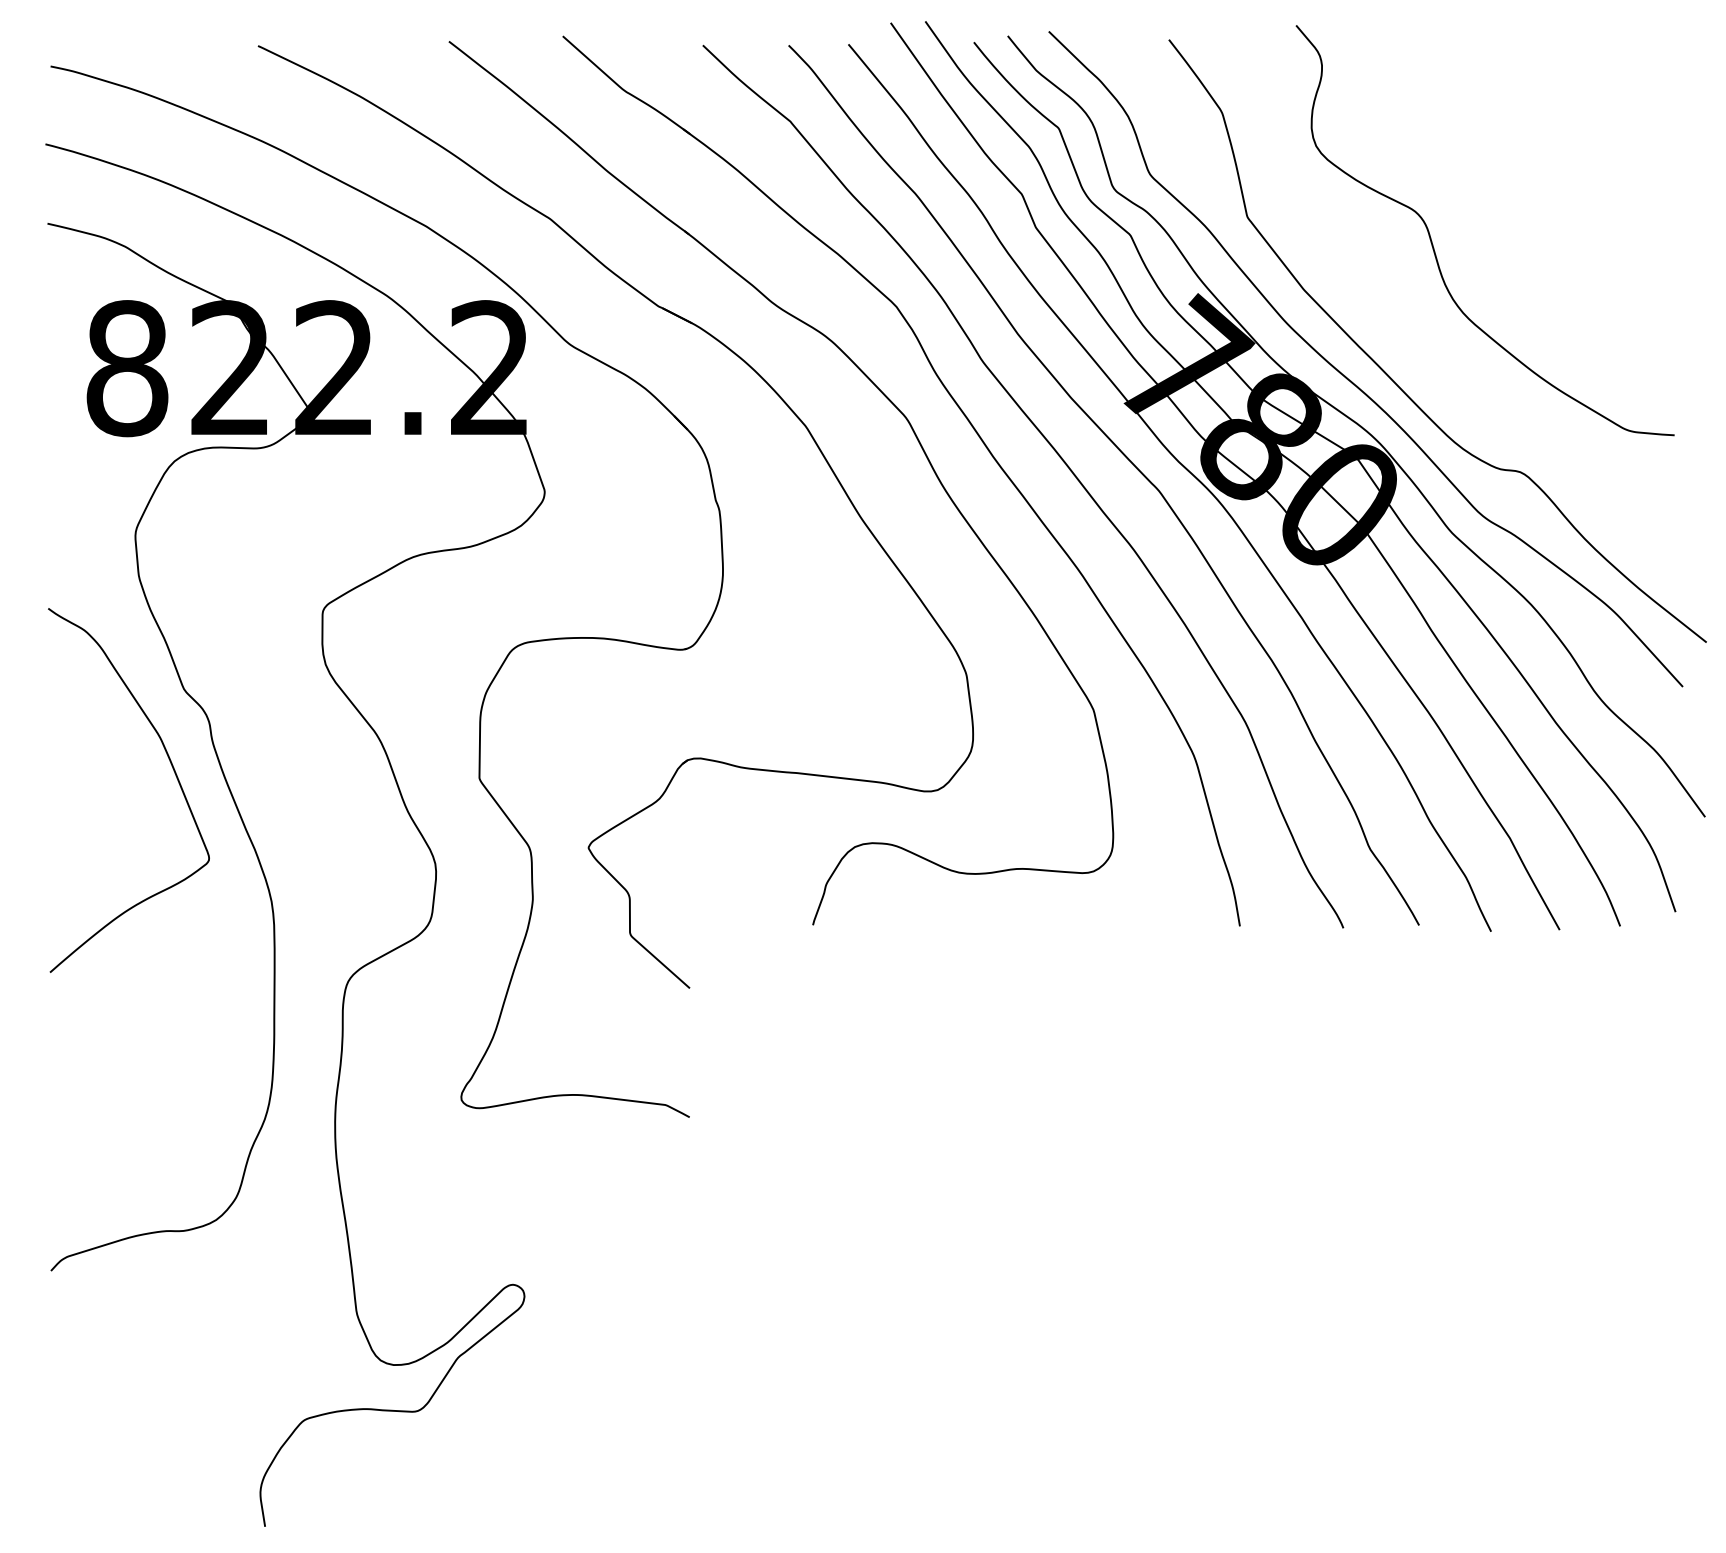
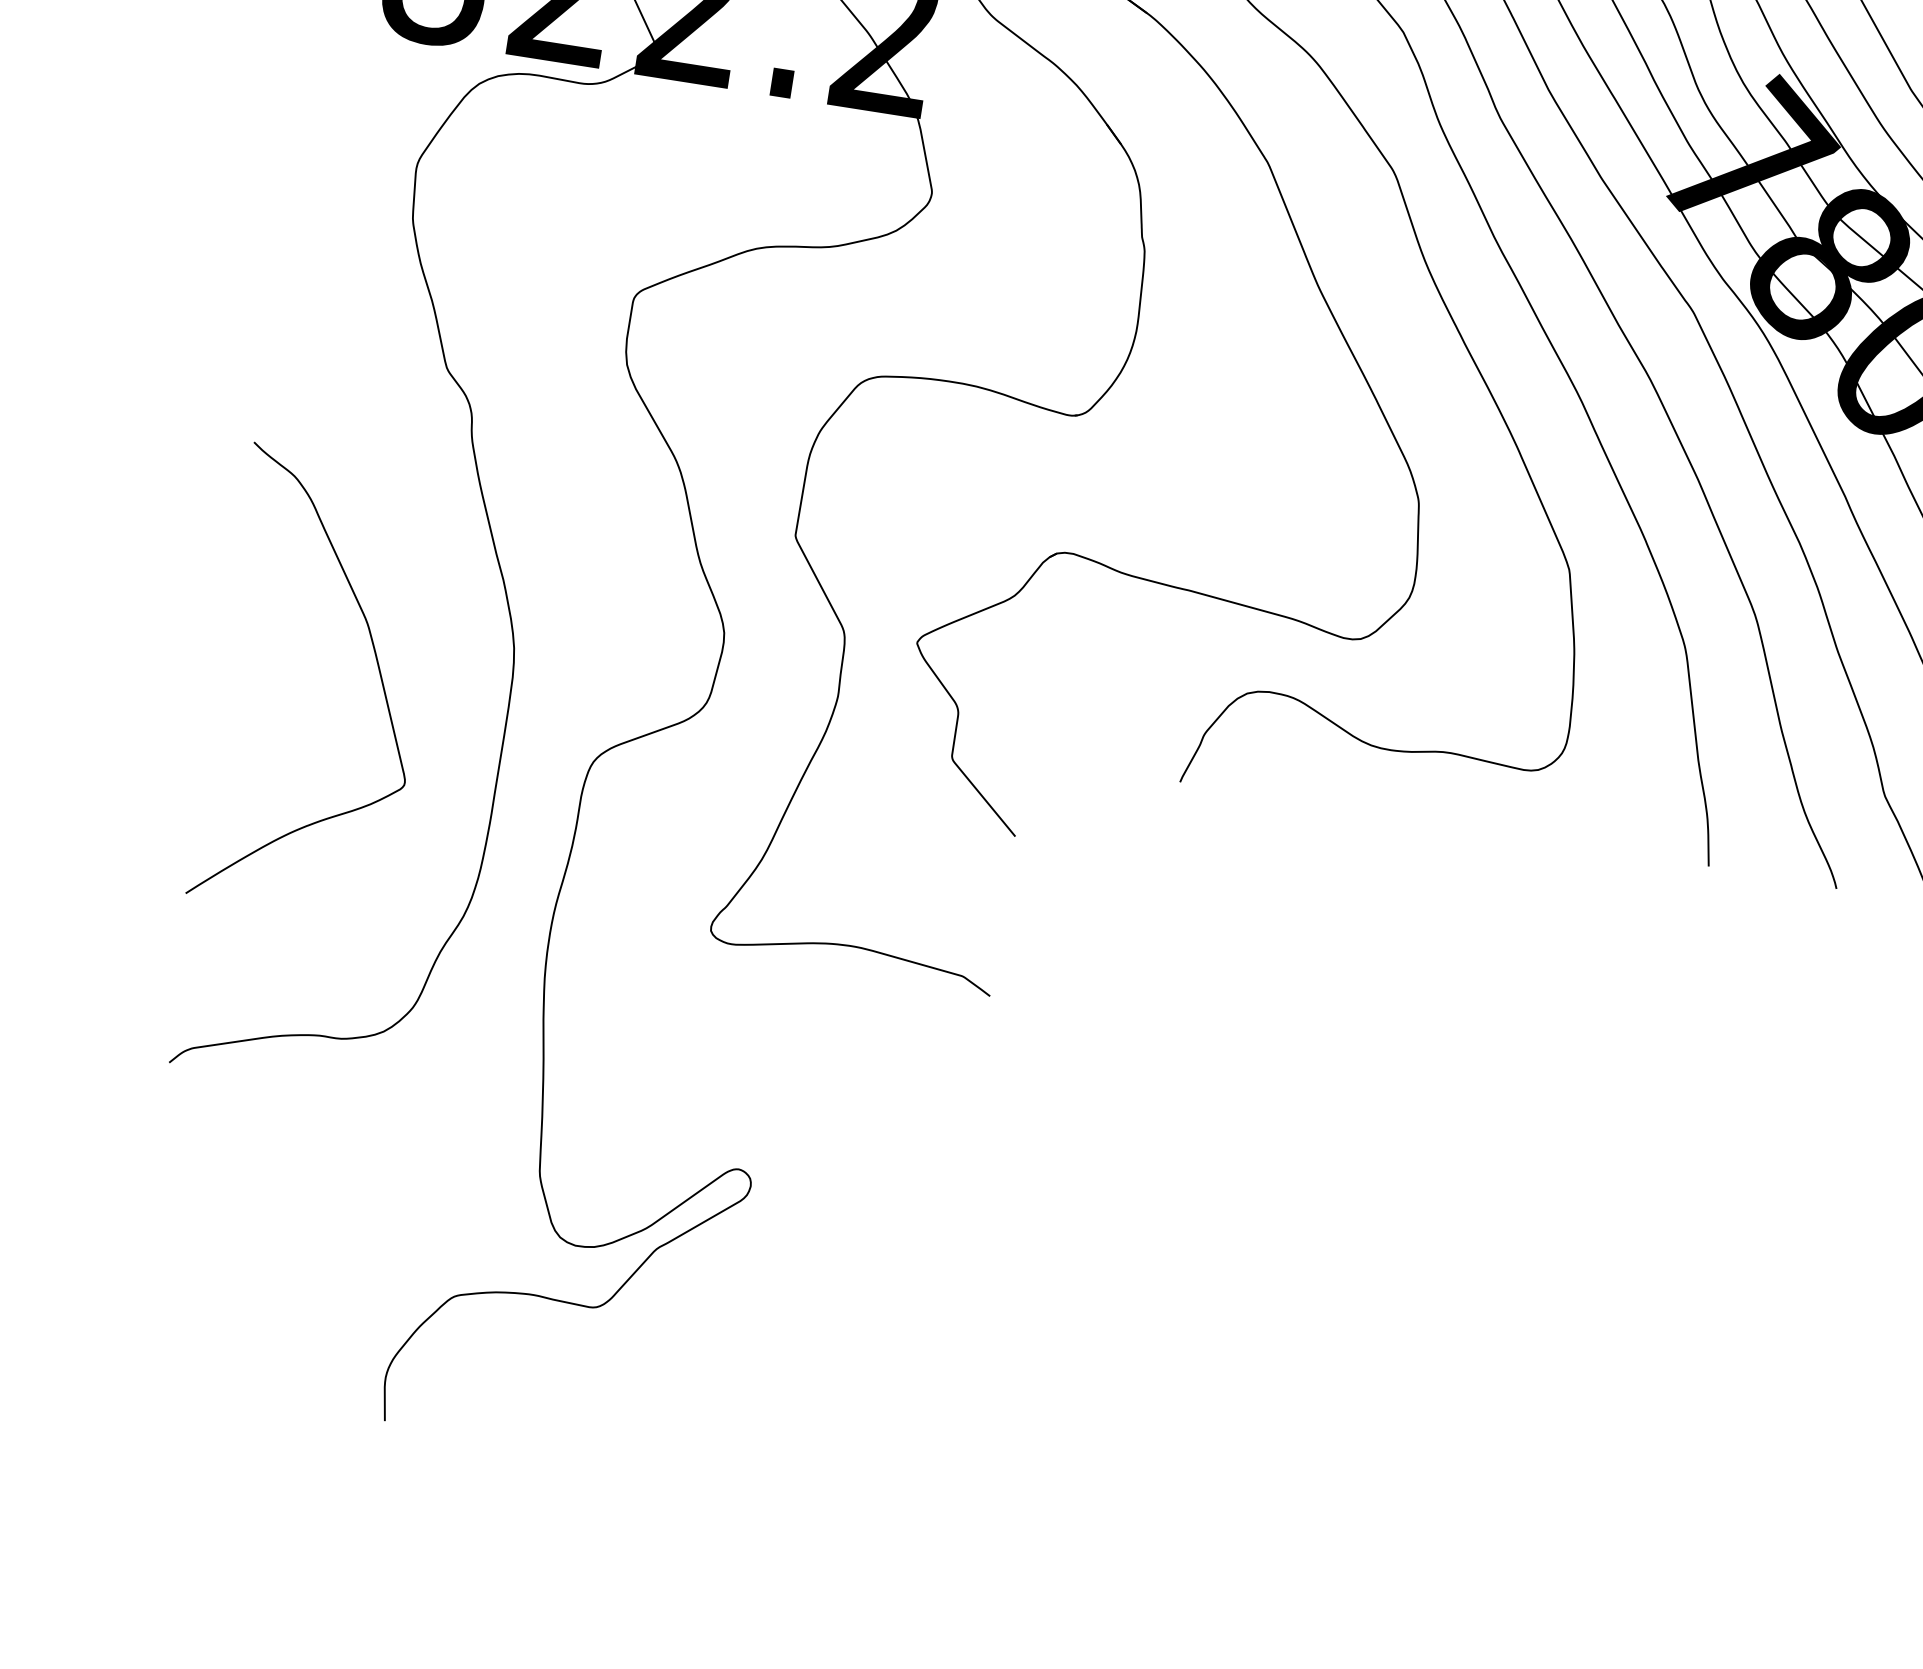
curve: (173, 771) -> (377, 668), moved

